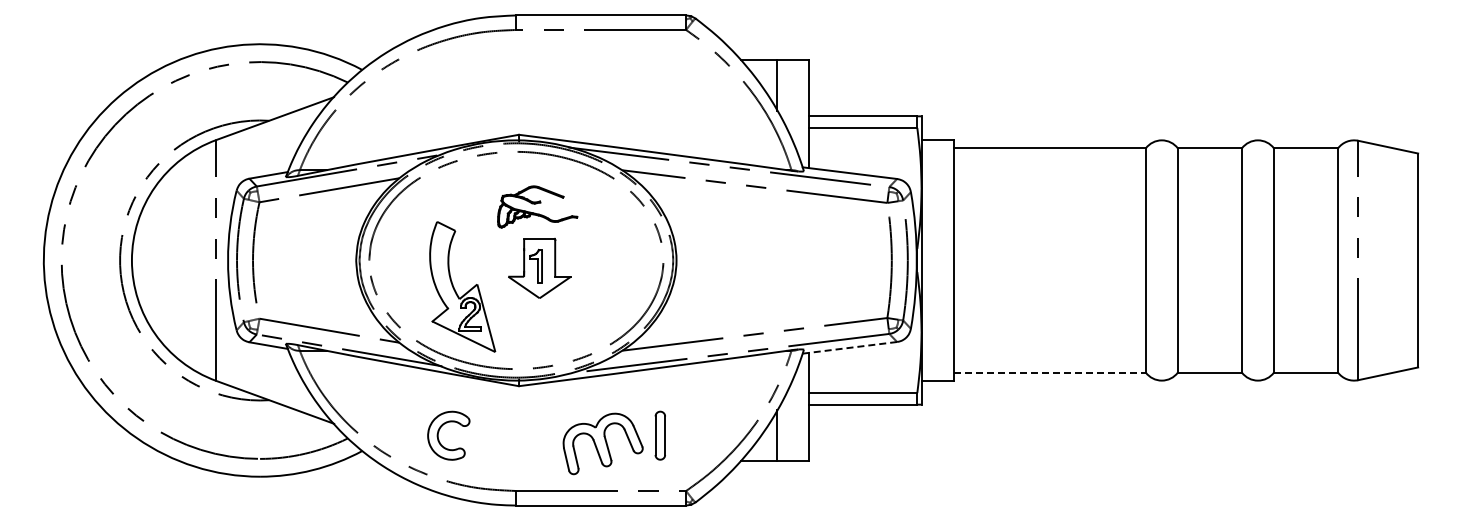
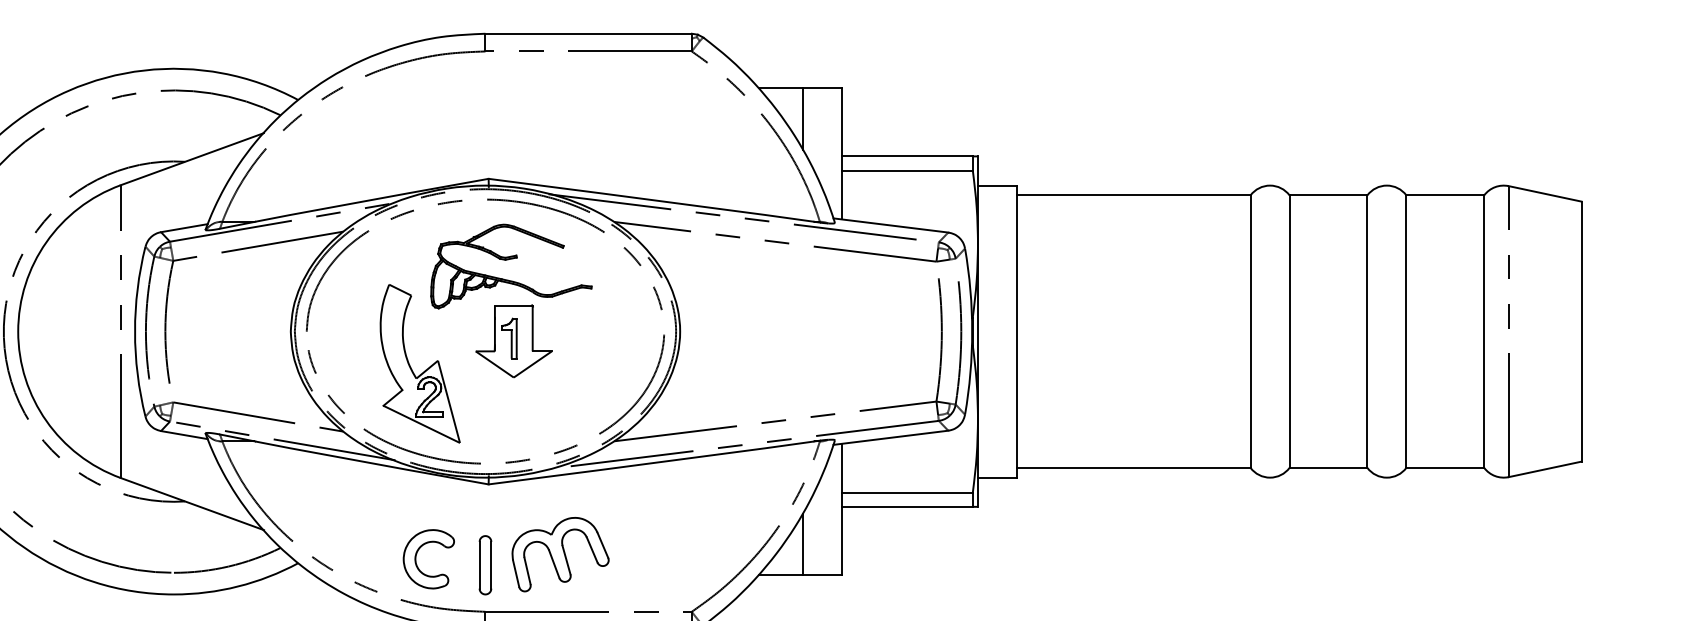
part: (537, 206) -> (511, 266), size x1.67
line: (849, 347) -> (890, 437), dashed -> solid
line: (1050, 372) -> (1134, 467), dashed -> solid
part: (439, 432) -> (417, 555), moved
part: (659, 435) -> (484, 565), moved
part: (602, 443) -> (559, 554), moved

